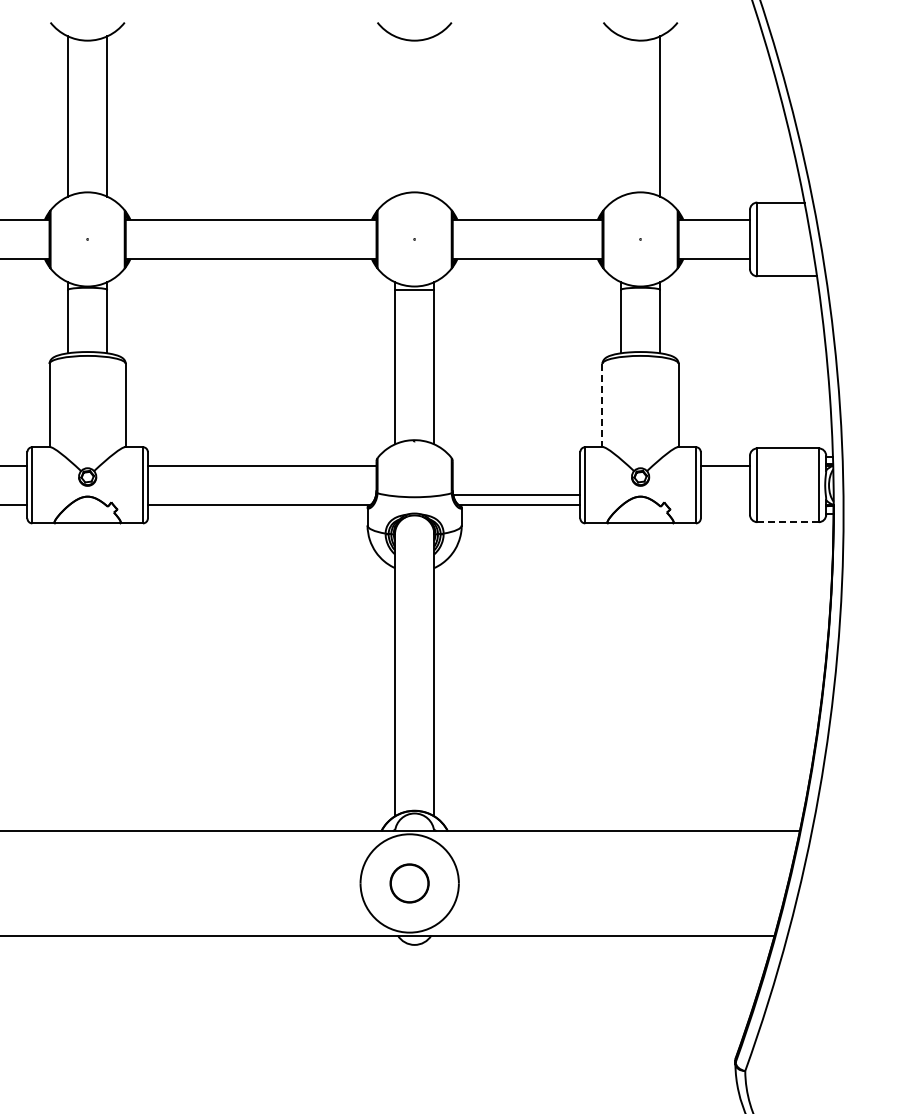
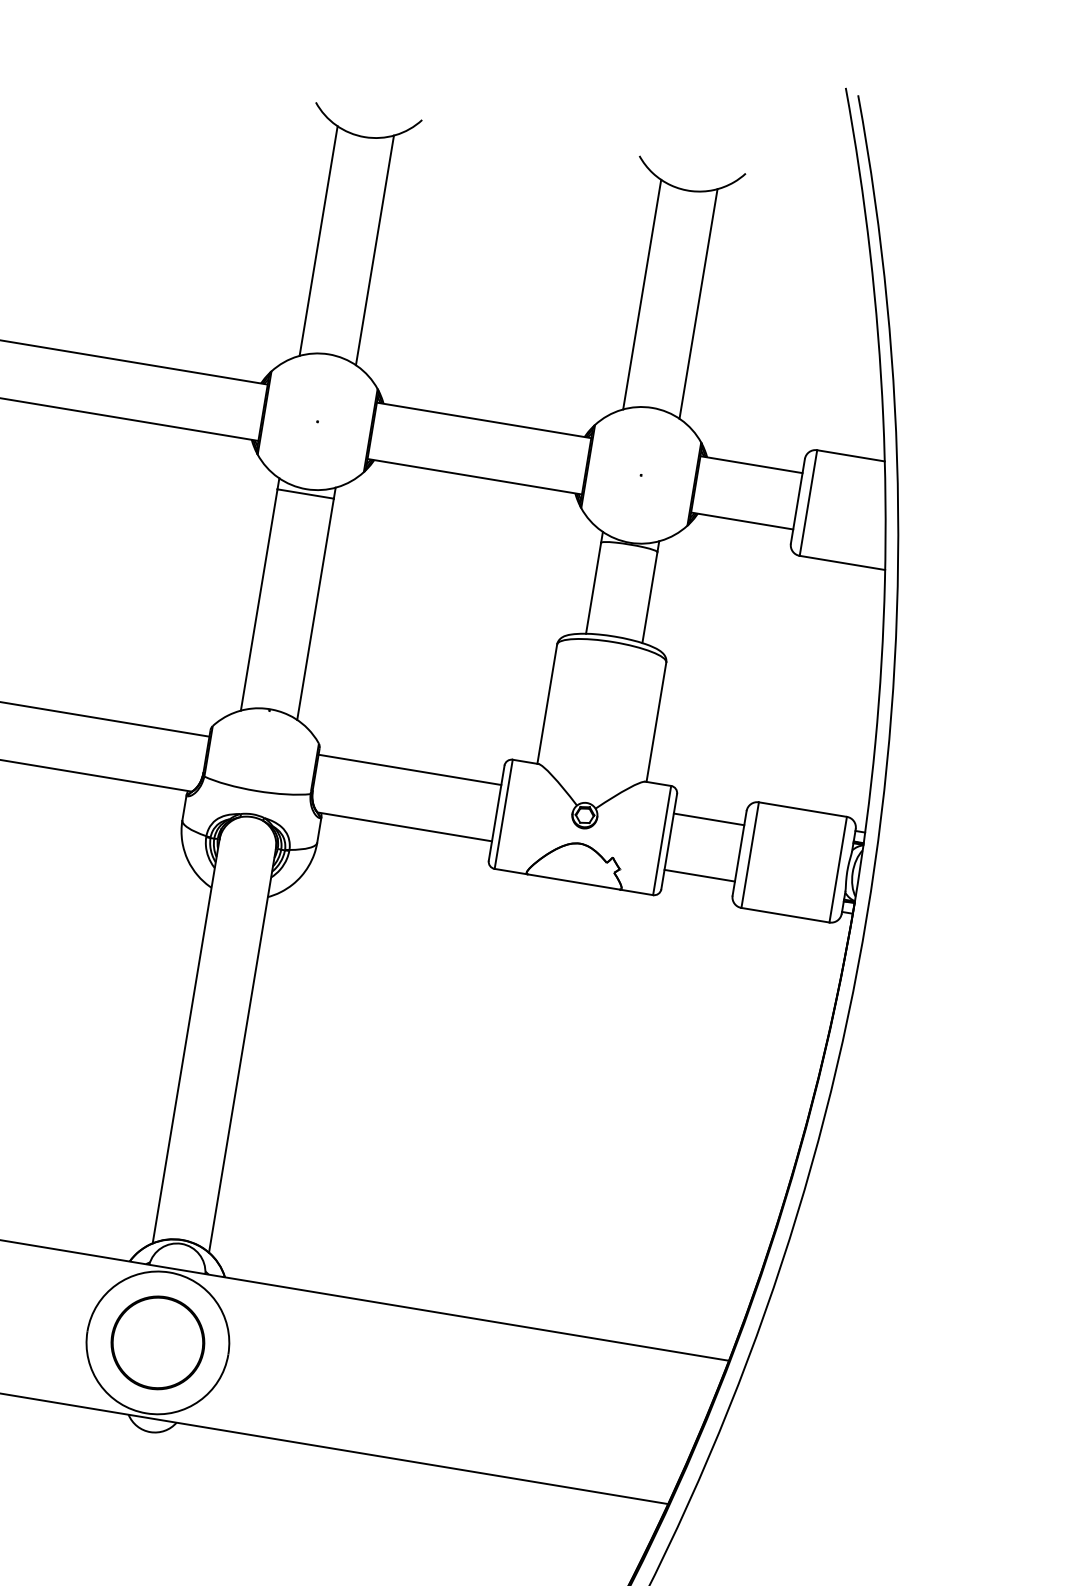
line: (394, 116) -> (317, 240), added
line: (434, 116) -> (375, 250), added
line: (620, 116) -> (641, 294), added
line: (602, 405) -> (547, 704), dashed -> solid
line: (516, 494) -> (409, 769), moved
line: (724, 504) -> (698, 874), added
line: (788, 522) -> (785, 915), dashed -> solid
part: (409, 883) -> (157, 1342), size x1.67

